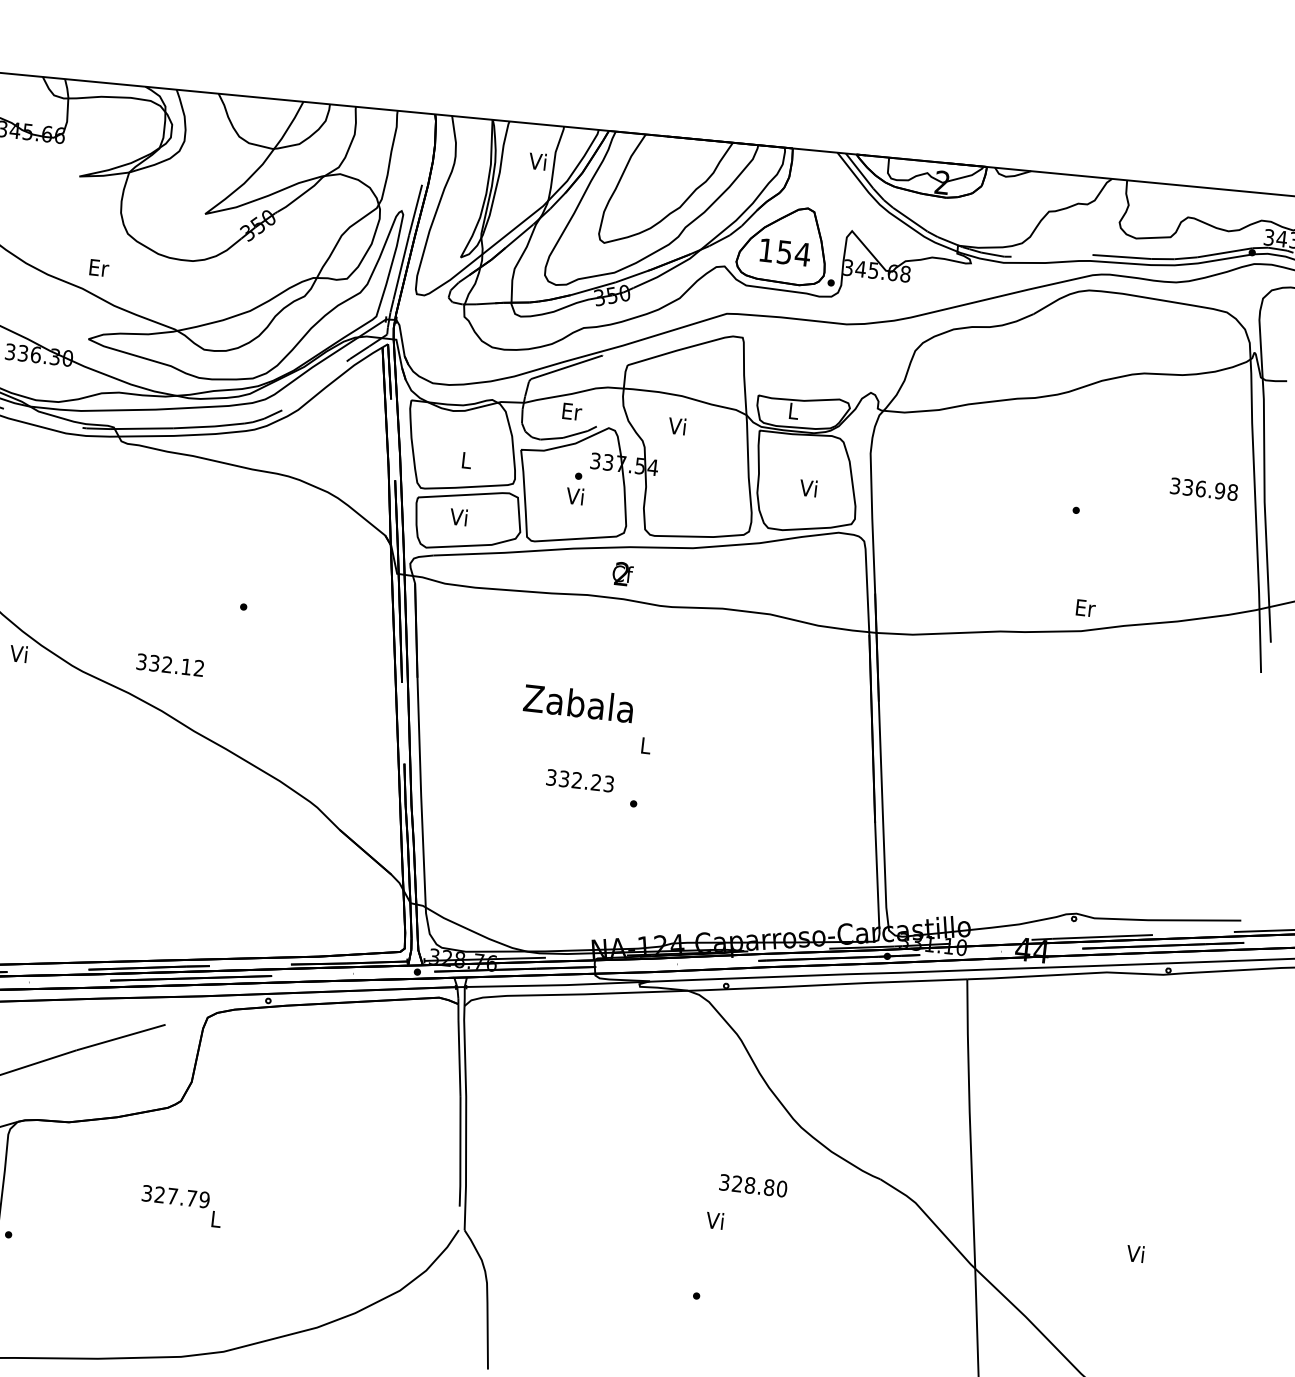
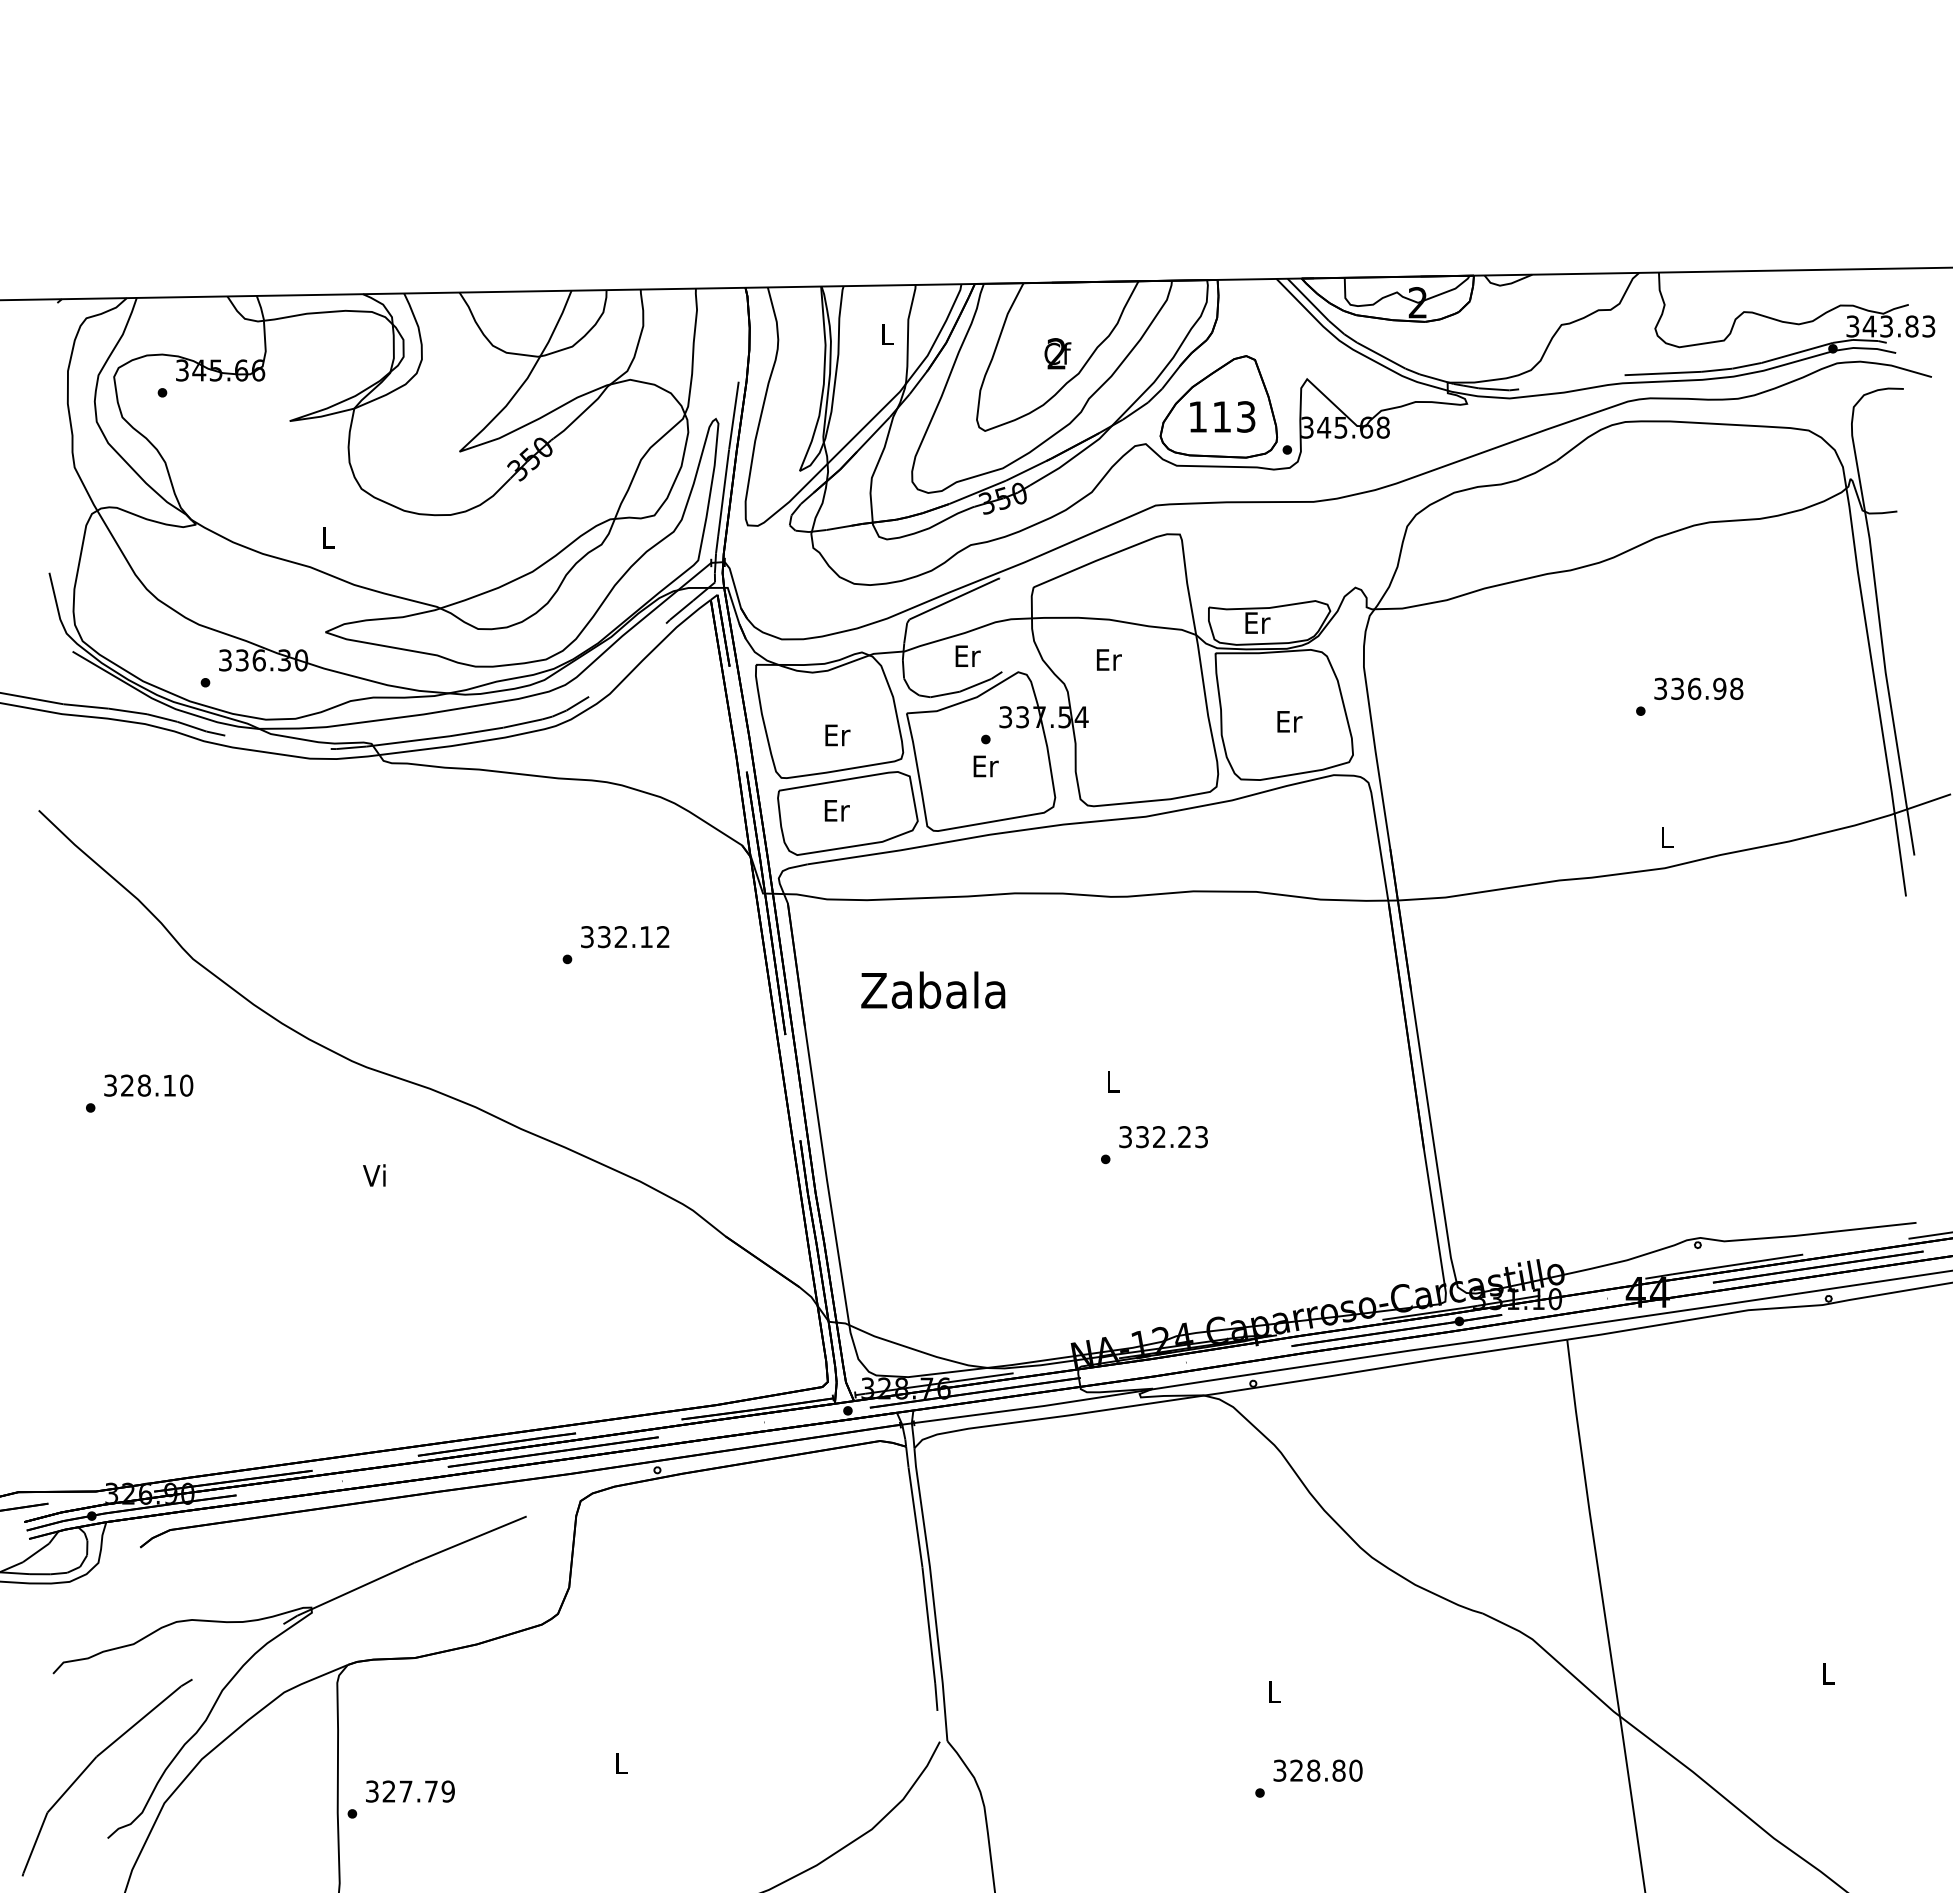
text: (537, 161) -> (885, 334), Vi -> L
text: (794, 253) -> (1234, 416), 154 -> 113
text: (98, 267) -> (328, 537), Er -> L
text: (793, 410) -> (1257, 622), L -> Er
text: (678, 426) -> (1108, 659), Vi -> Er
text: (466, 460) -> (837, 735), L -> Er
text: (809, 488) -> (1289, 721), Vi -> Er
text: (1203, 488) -> (1698, 688), moved
text: (576, 495) -> (985, 765), Vi -> Er
text: (459, 517) -> (836, 810), Vi -> Er
text: (622, 573) -> (1057, 353), moved
text: (1085, 608) -> (1667, 837), Er -> L
text: (18, 653) -> (374, 1175), moved
text: (170, 665) -> (625, 937), moved
text: (578, 702) -> (933, 989), moved
text: (580, 781) -> (1163, 1137), moved
text: (752, 1185) -> (1317, 1770), moved
text: (176, 1196) -> (410, 1791), moved
text: (714, 1220) -> (1272, 1691), Vi -> L
text: (1135, 1253) -> (1826, 1673), Vi -> L

